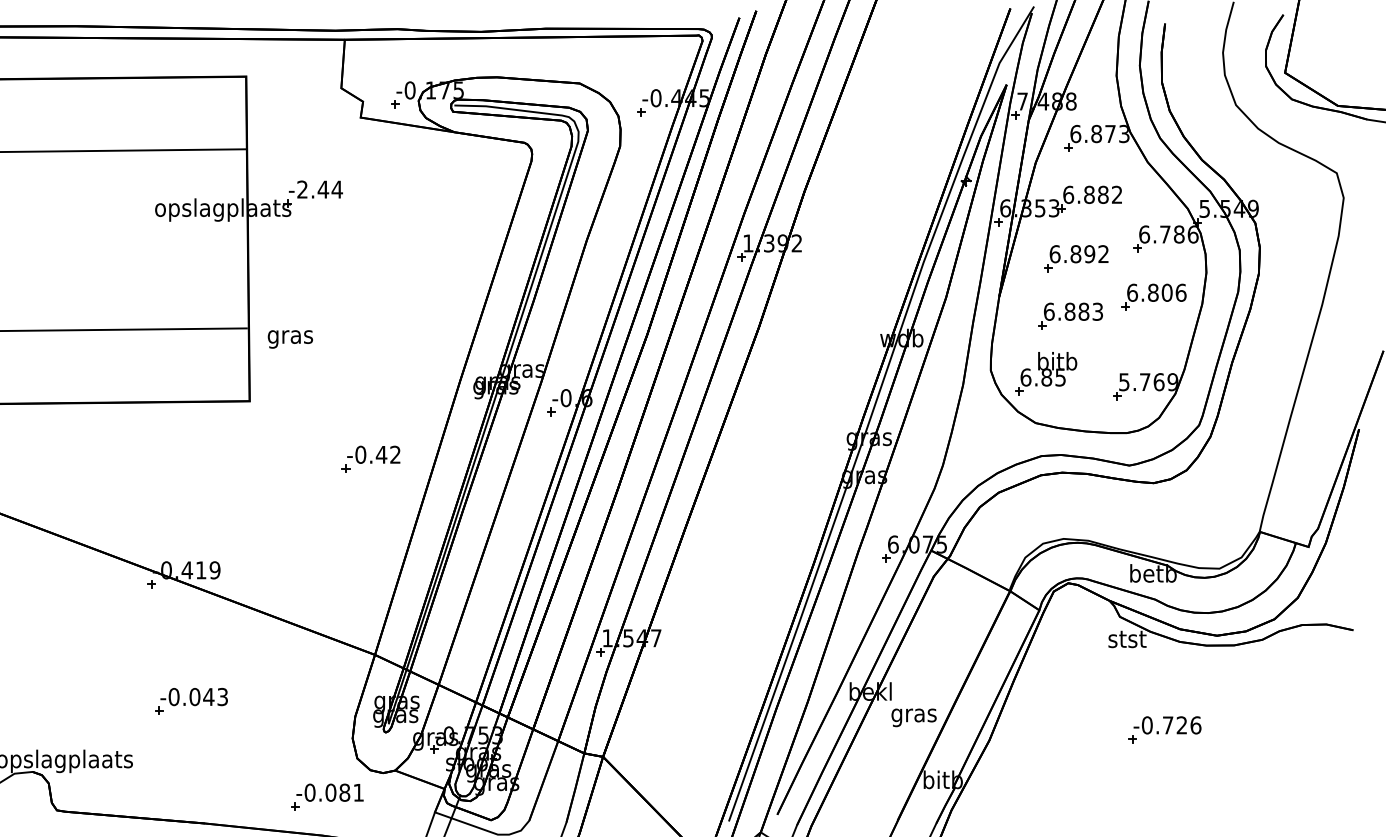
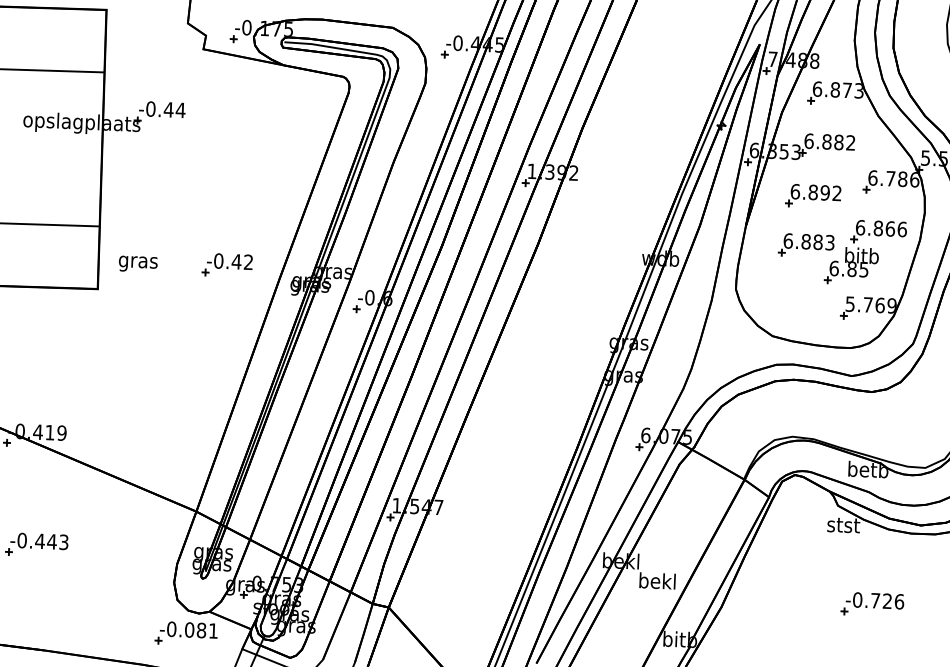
text: (302, 189) -> (150, 108), -2.44 -> -0.44
text: (1166, 292) -> (889, 228), 6.806 -> 6.866
text: (289, 339) -> (137, 264), moved
part: (1046, 373) -> (852, 265), moved
part: (370, 458) -> (226, 264), moved
text: (194, 697) -> (39, 541), -0.043 -> -0.443
text: (913, 715) -> (657, 583), gras -> bekl
part: (327, 796) -> (186, 633), moved

